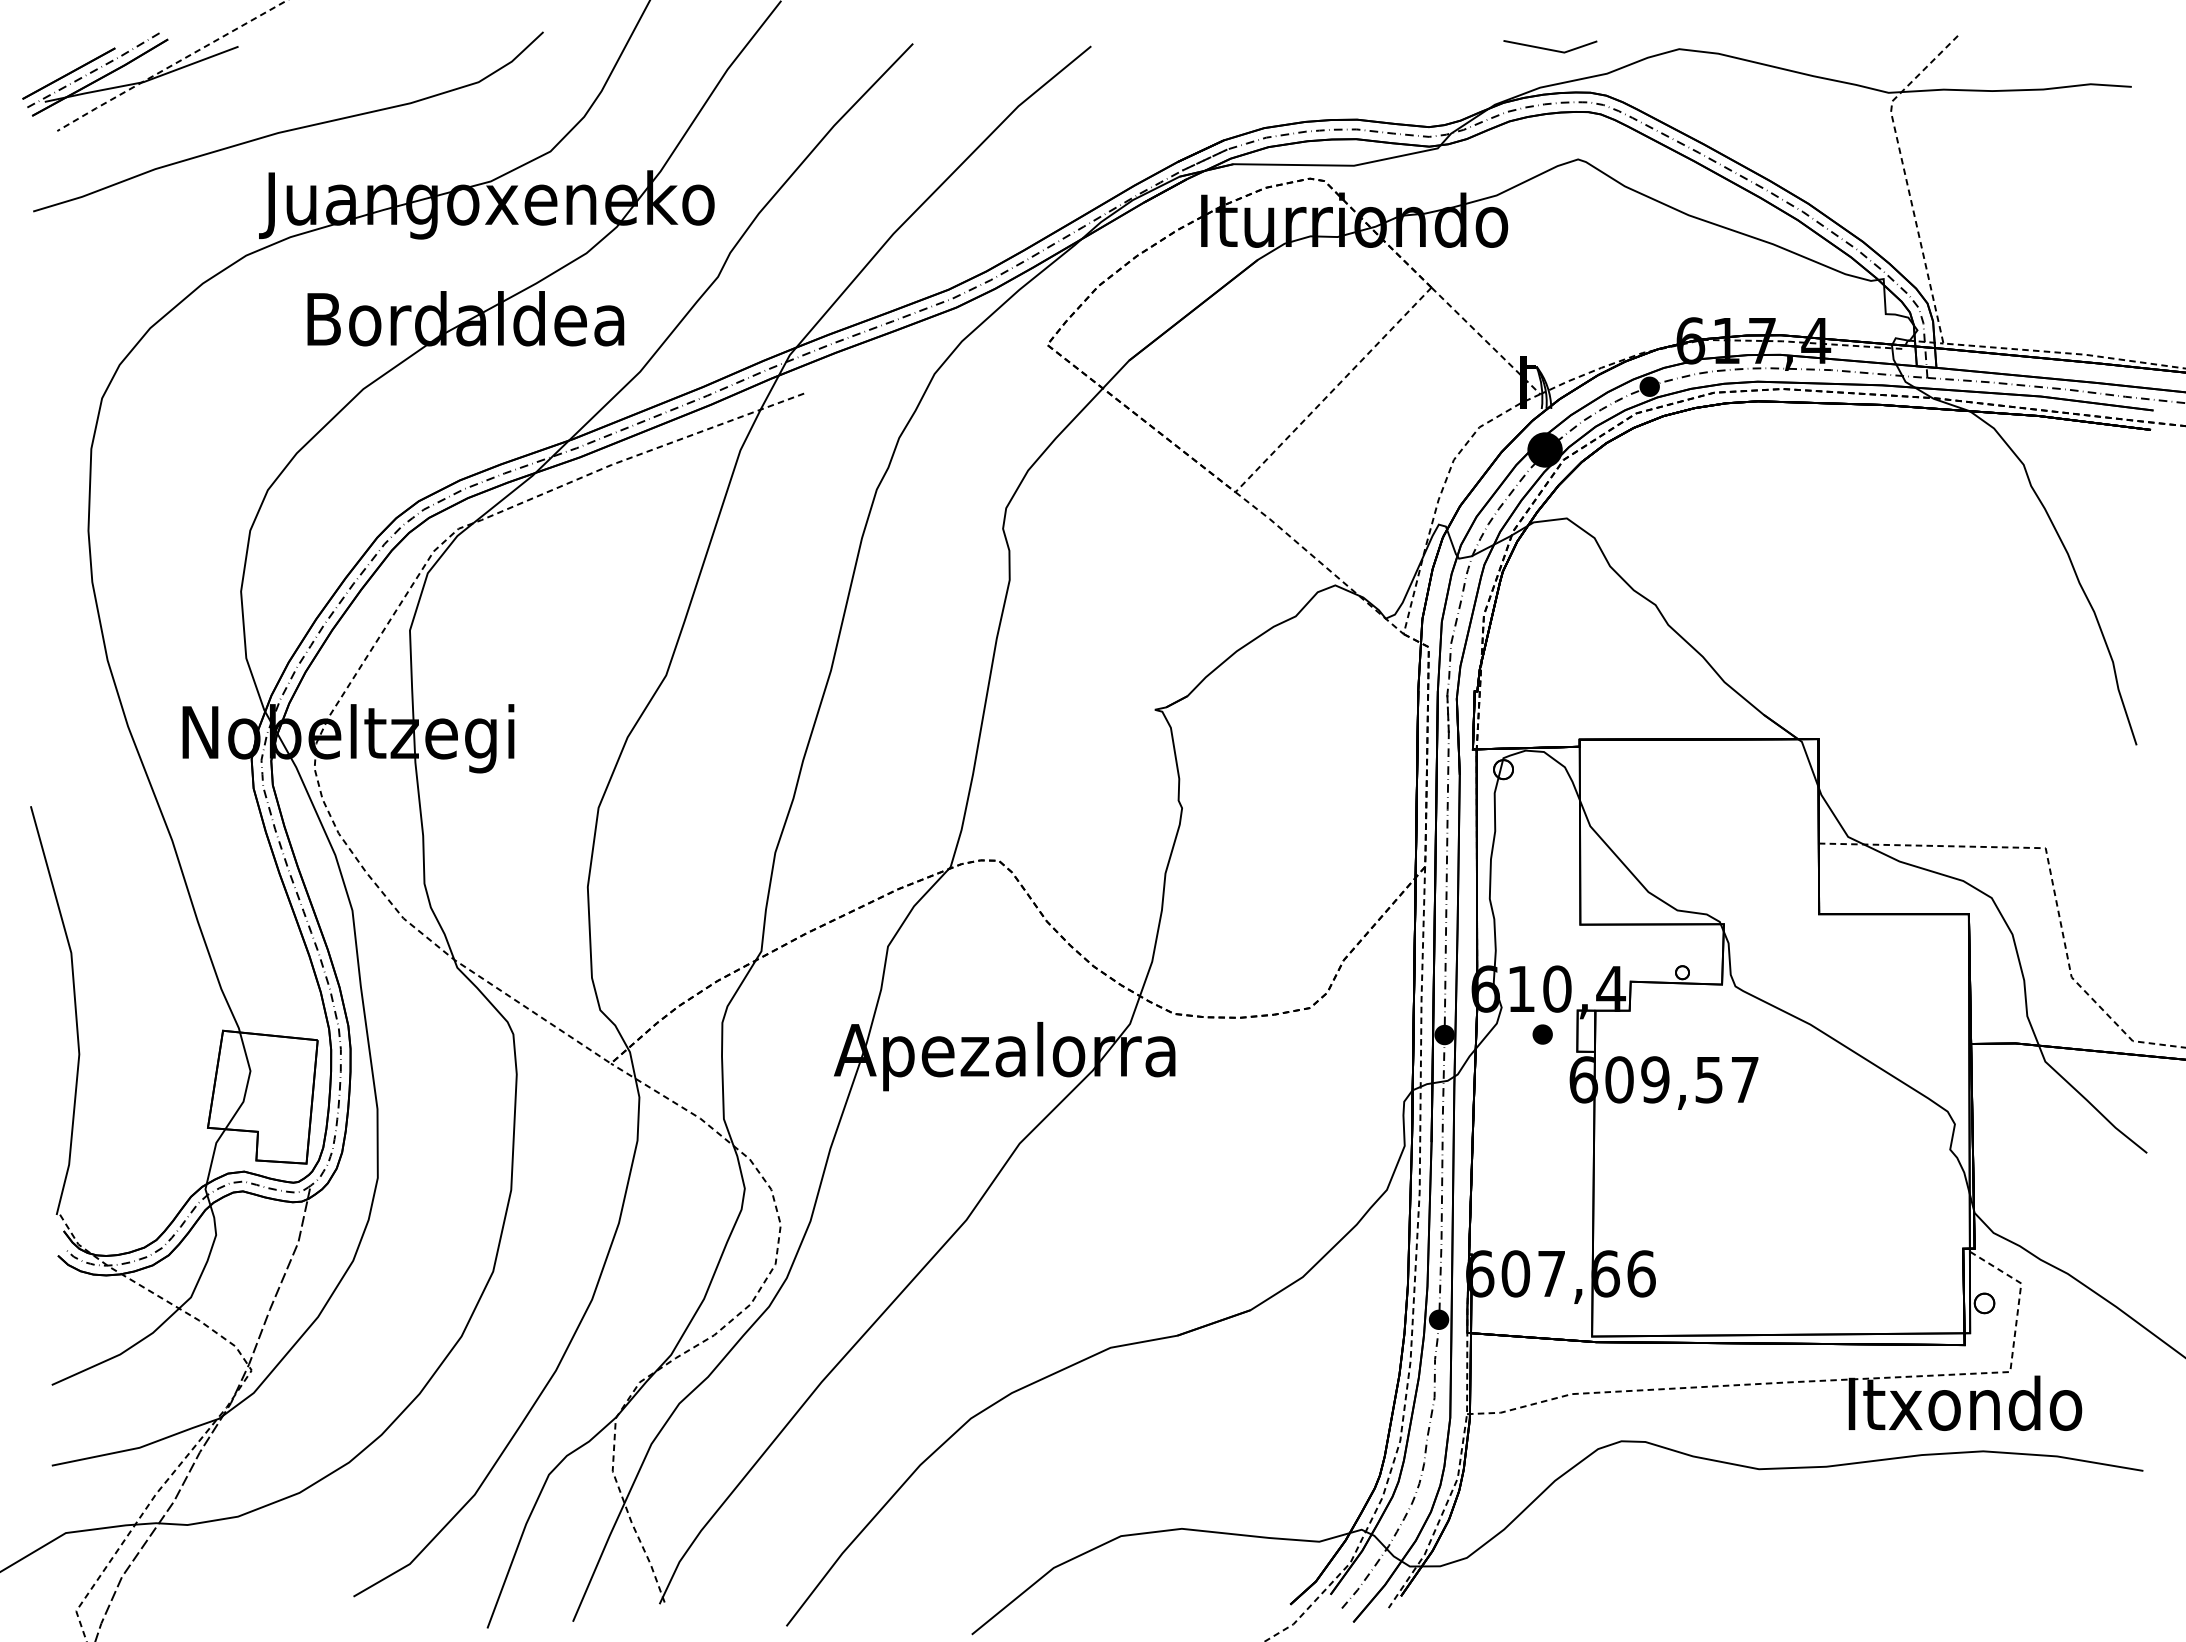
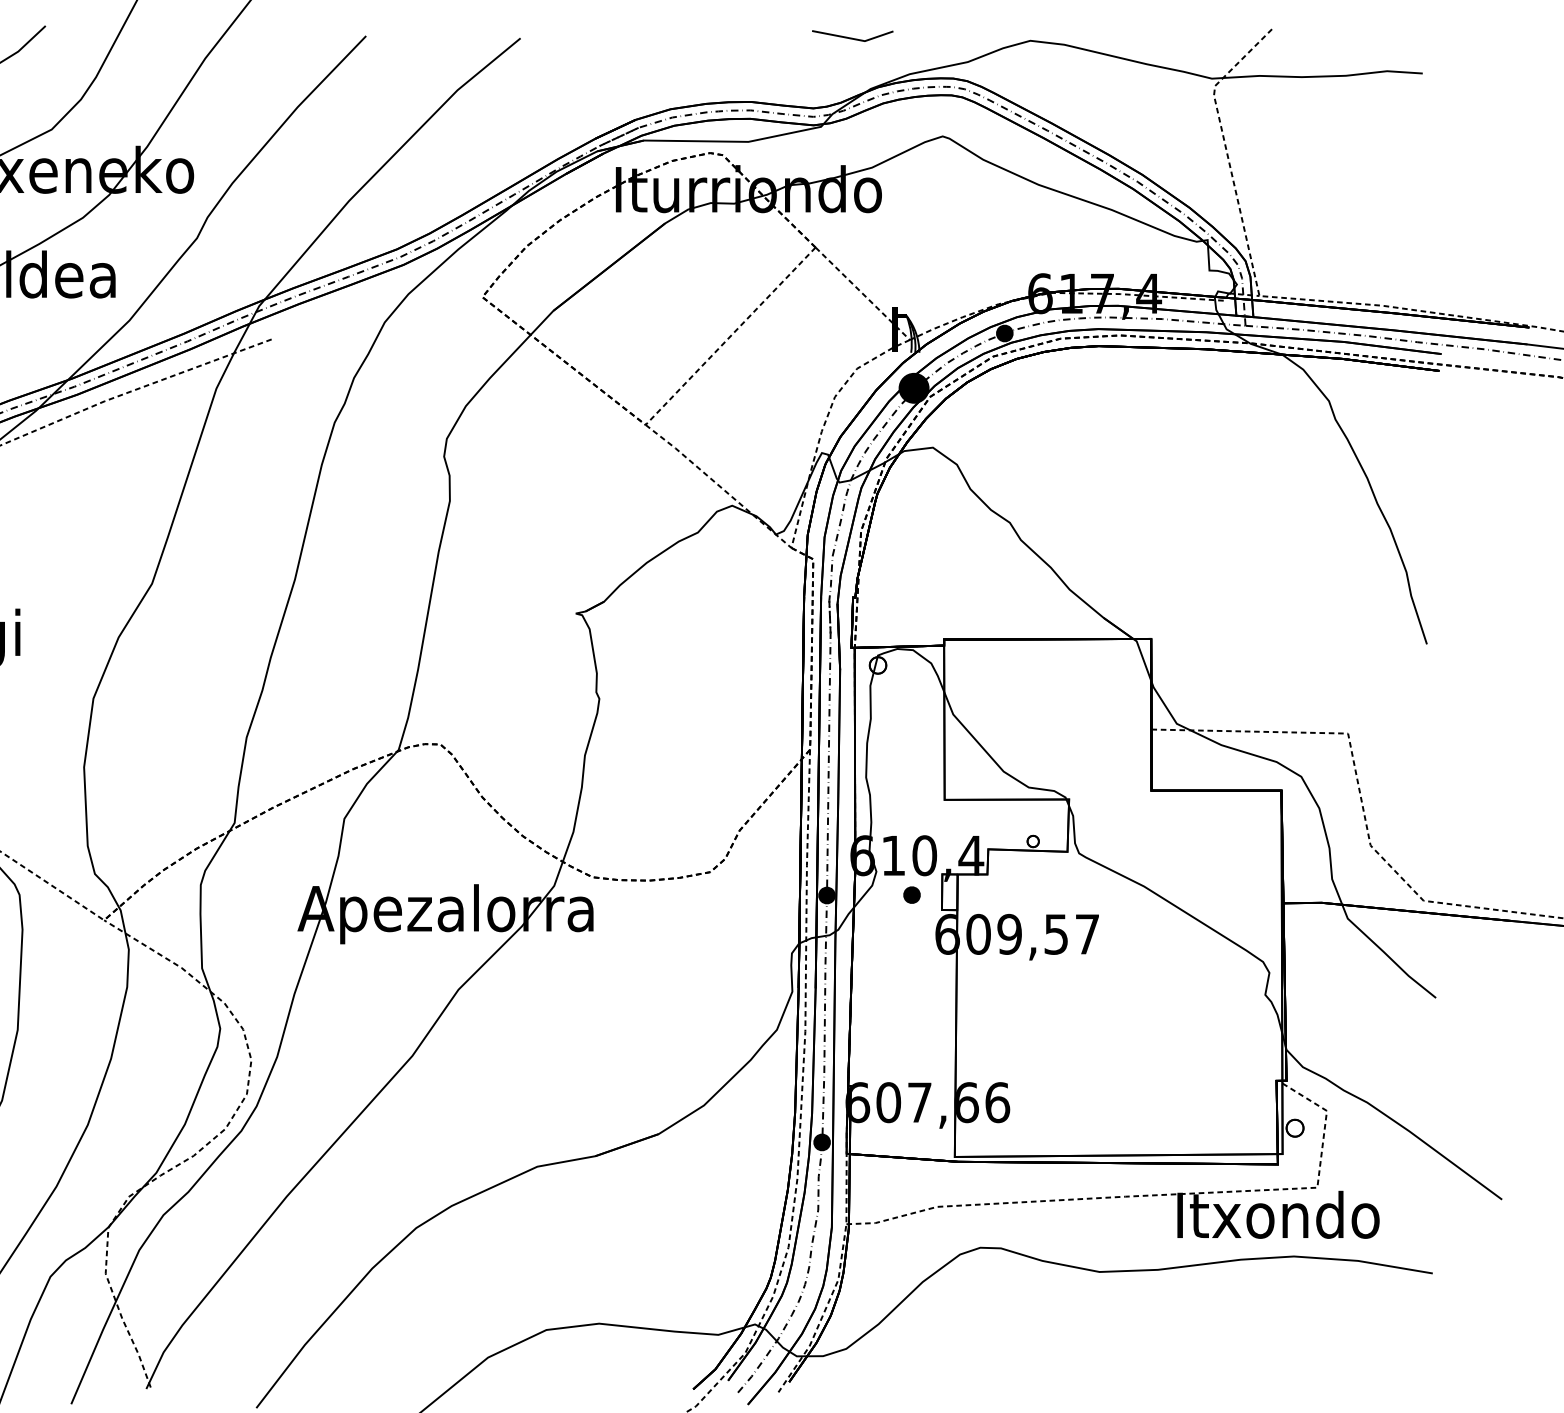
line: (1549, 48) -> (852, 37), moved

